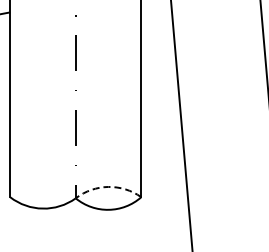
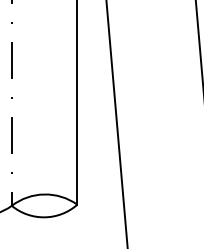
arc: (108, 186) -> (44, 194), dashed -> solid

